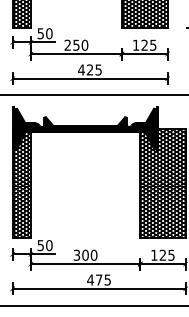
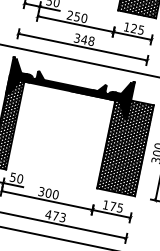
text: (89, 69) -> (83, 39), 425 -> 348
text: (162, 254) -> (112, 205), 125 -> 175
text: (107, 279) -> (62, 217), 475 -> 473

